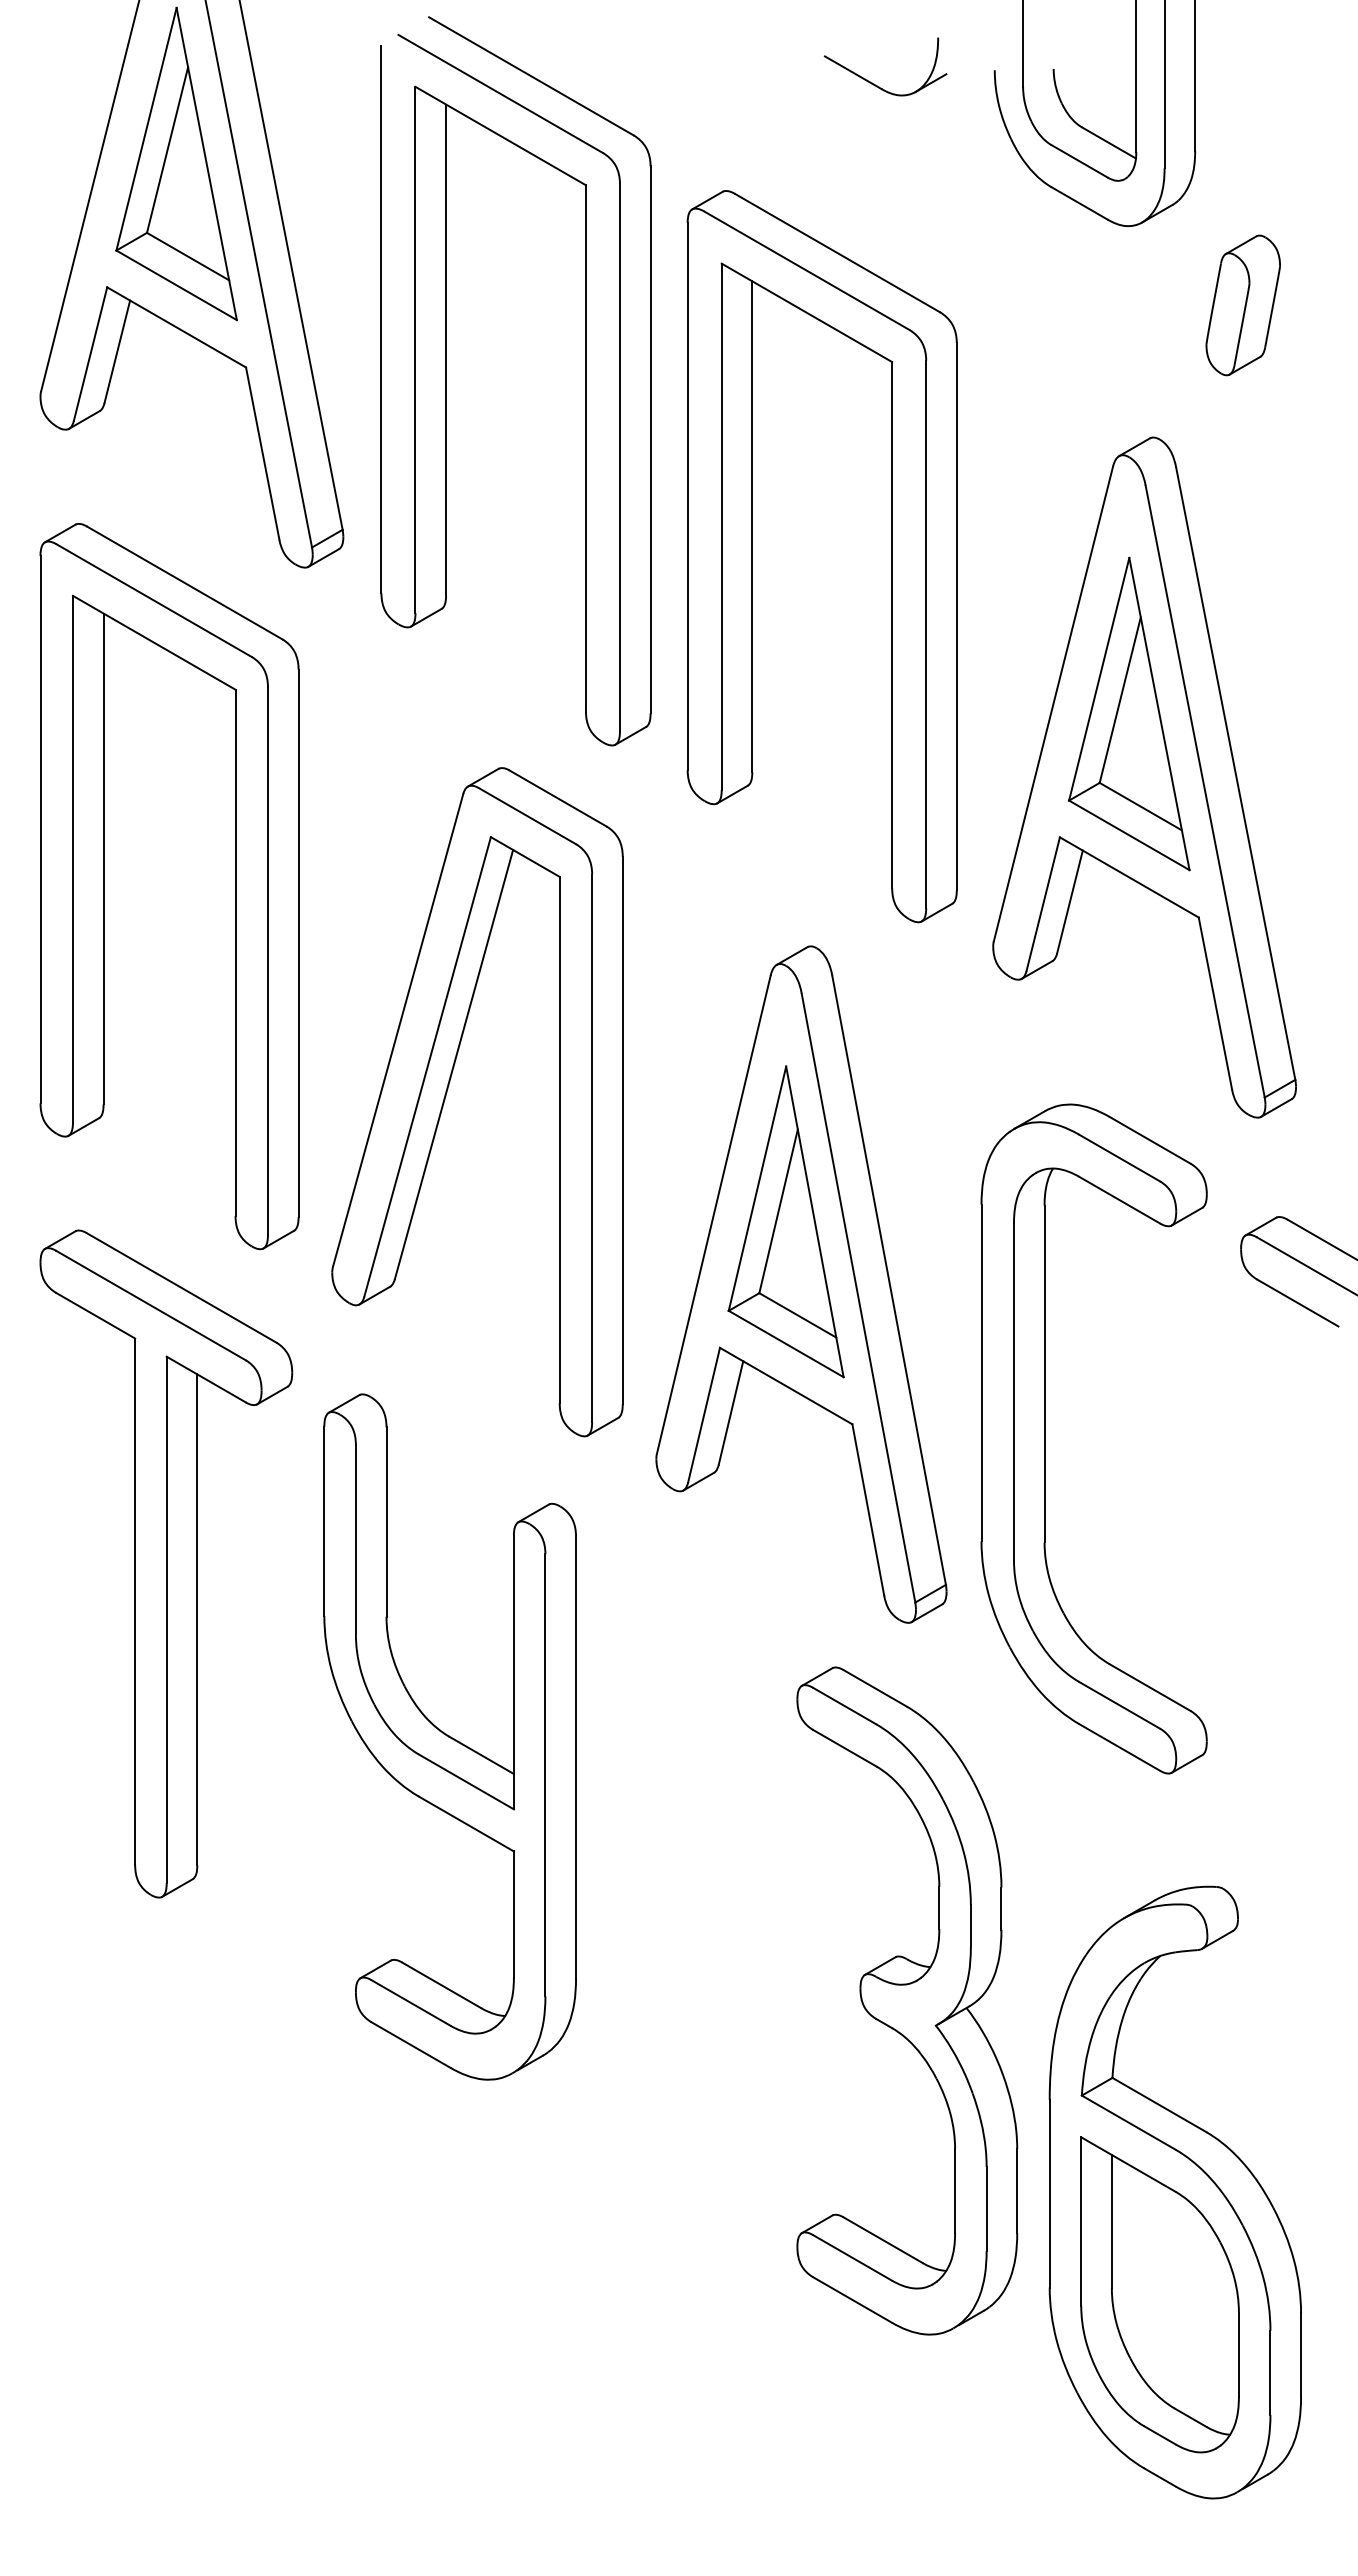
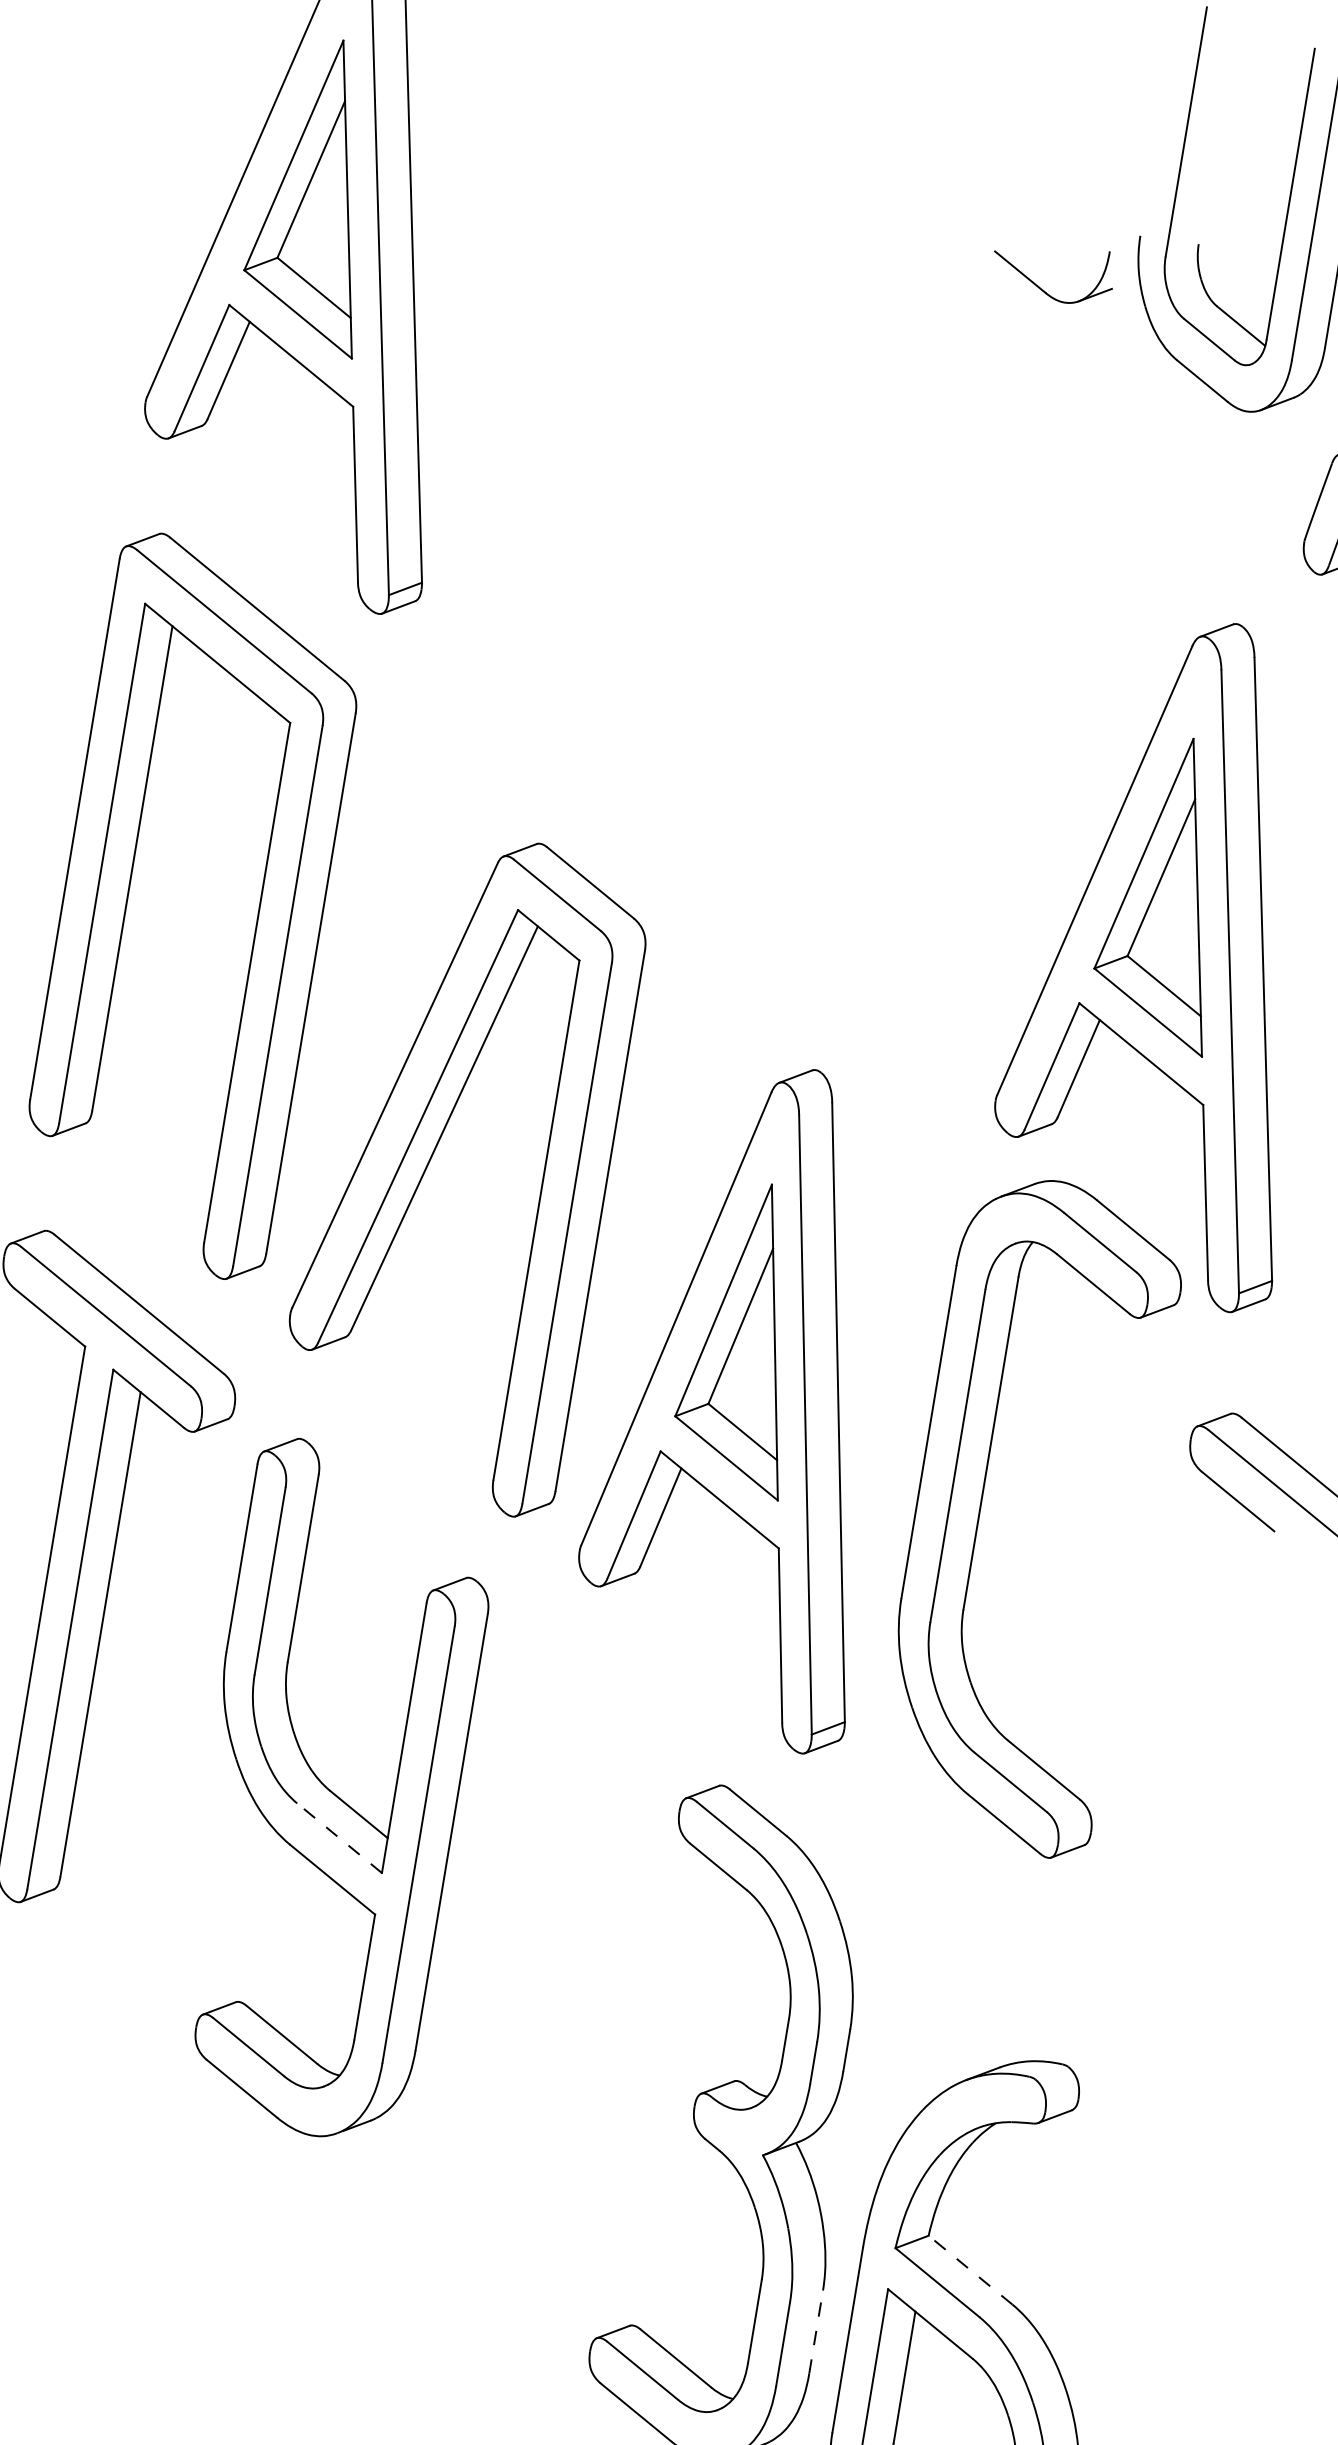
part: (874, 83) -> (1039, 286), moved
part: (446, 381) -> (548, 453), removed
part: (752, 556) -> (821, 675), removed
part: (1045, 1438) -> (981, 1507), moved
line: (466, 1781) -> (339, 1837), solid -> dashed
line: (1159, 2104) -> (970, 2269), solid -> dashed
line: (1017, 2190) -> (816, 2331), solid -> dashed

